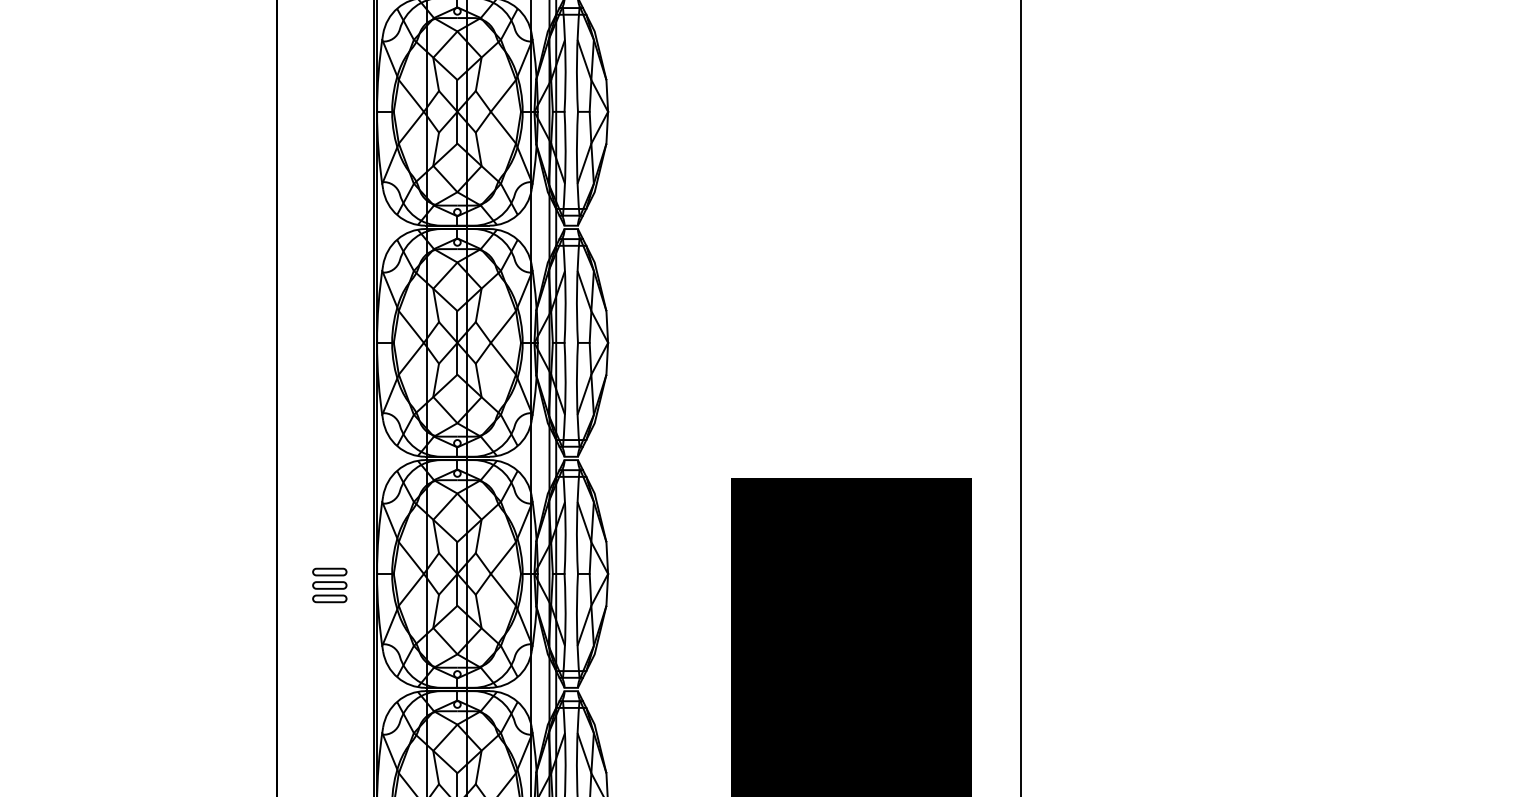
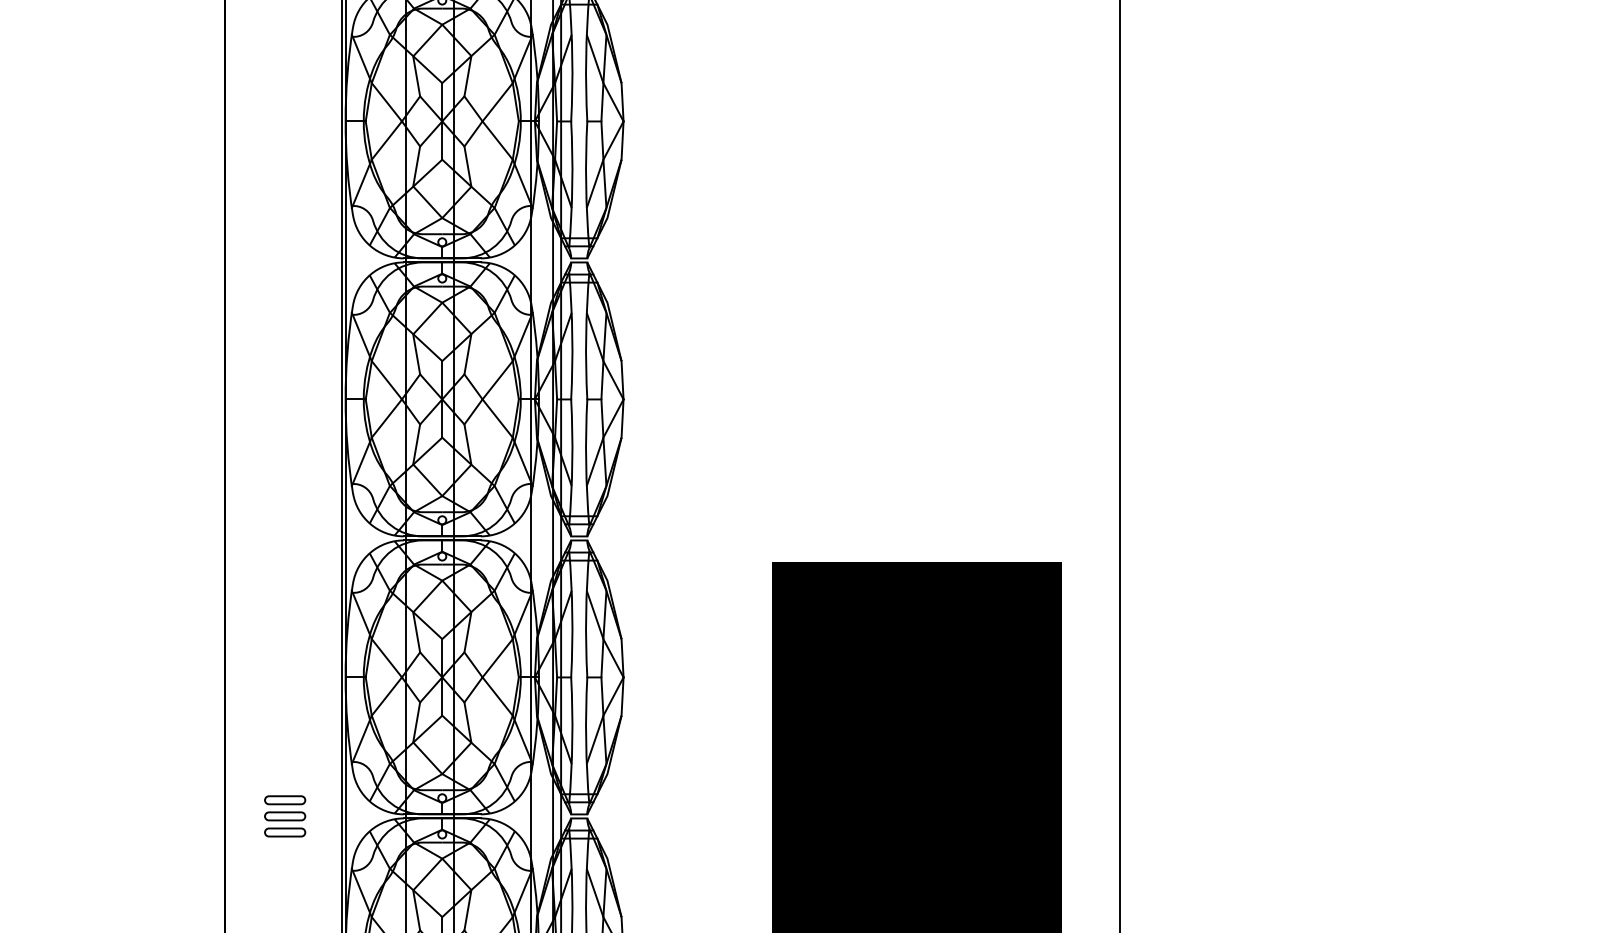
part: (329, 585) -> (284, 816), moved

